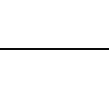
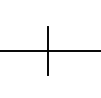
line: (62, 48) -> (47, 50), added

